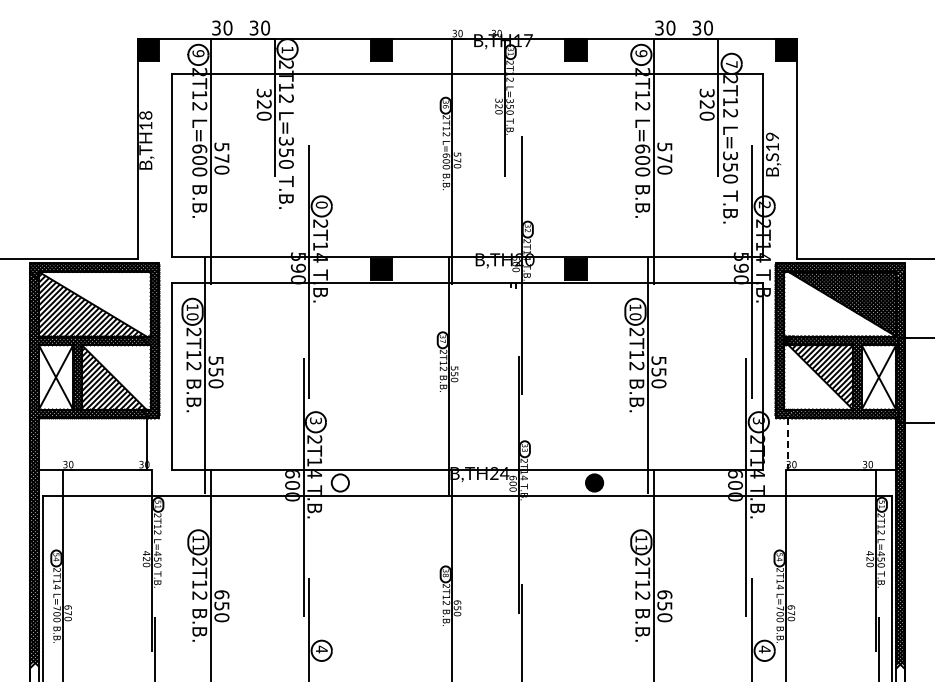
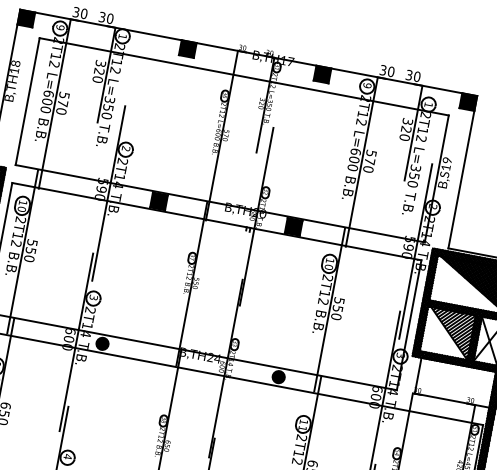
text: (731, 64) -> (428, 105), 7 -> 1
text: (321, 204) -> (125, 148), 0 -> 2
line: (788, 444) -> (418, 375), dashed -> solid
fill: (340, 482) -> (102, 343), added

